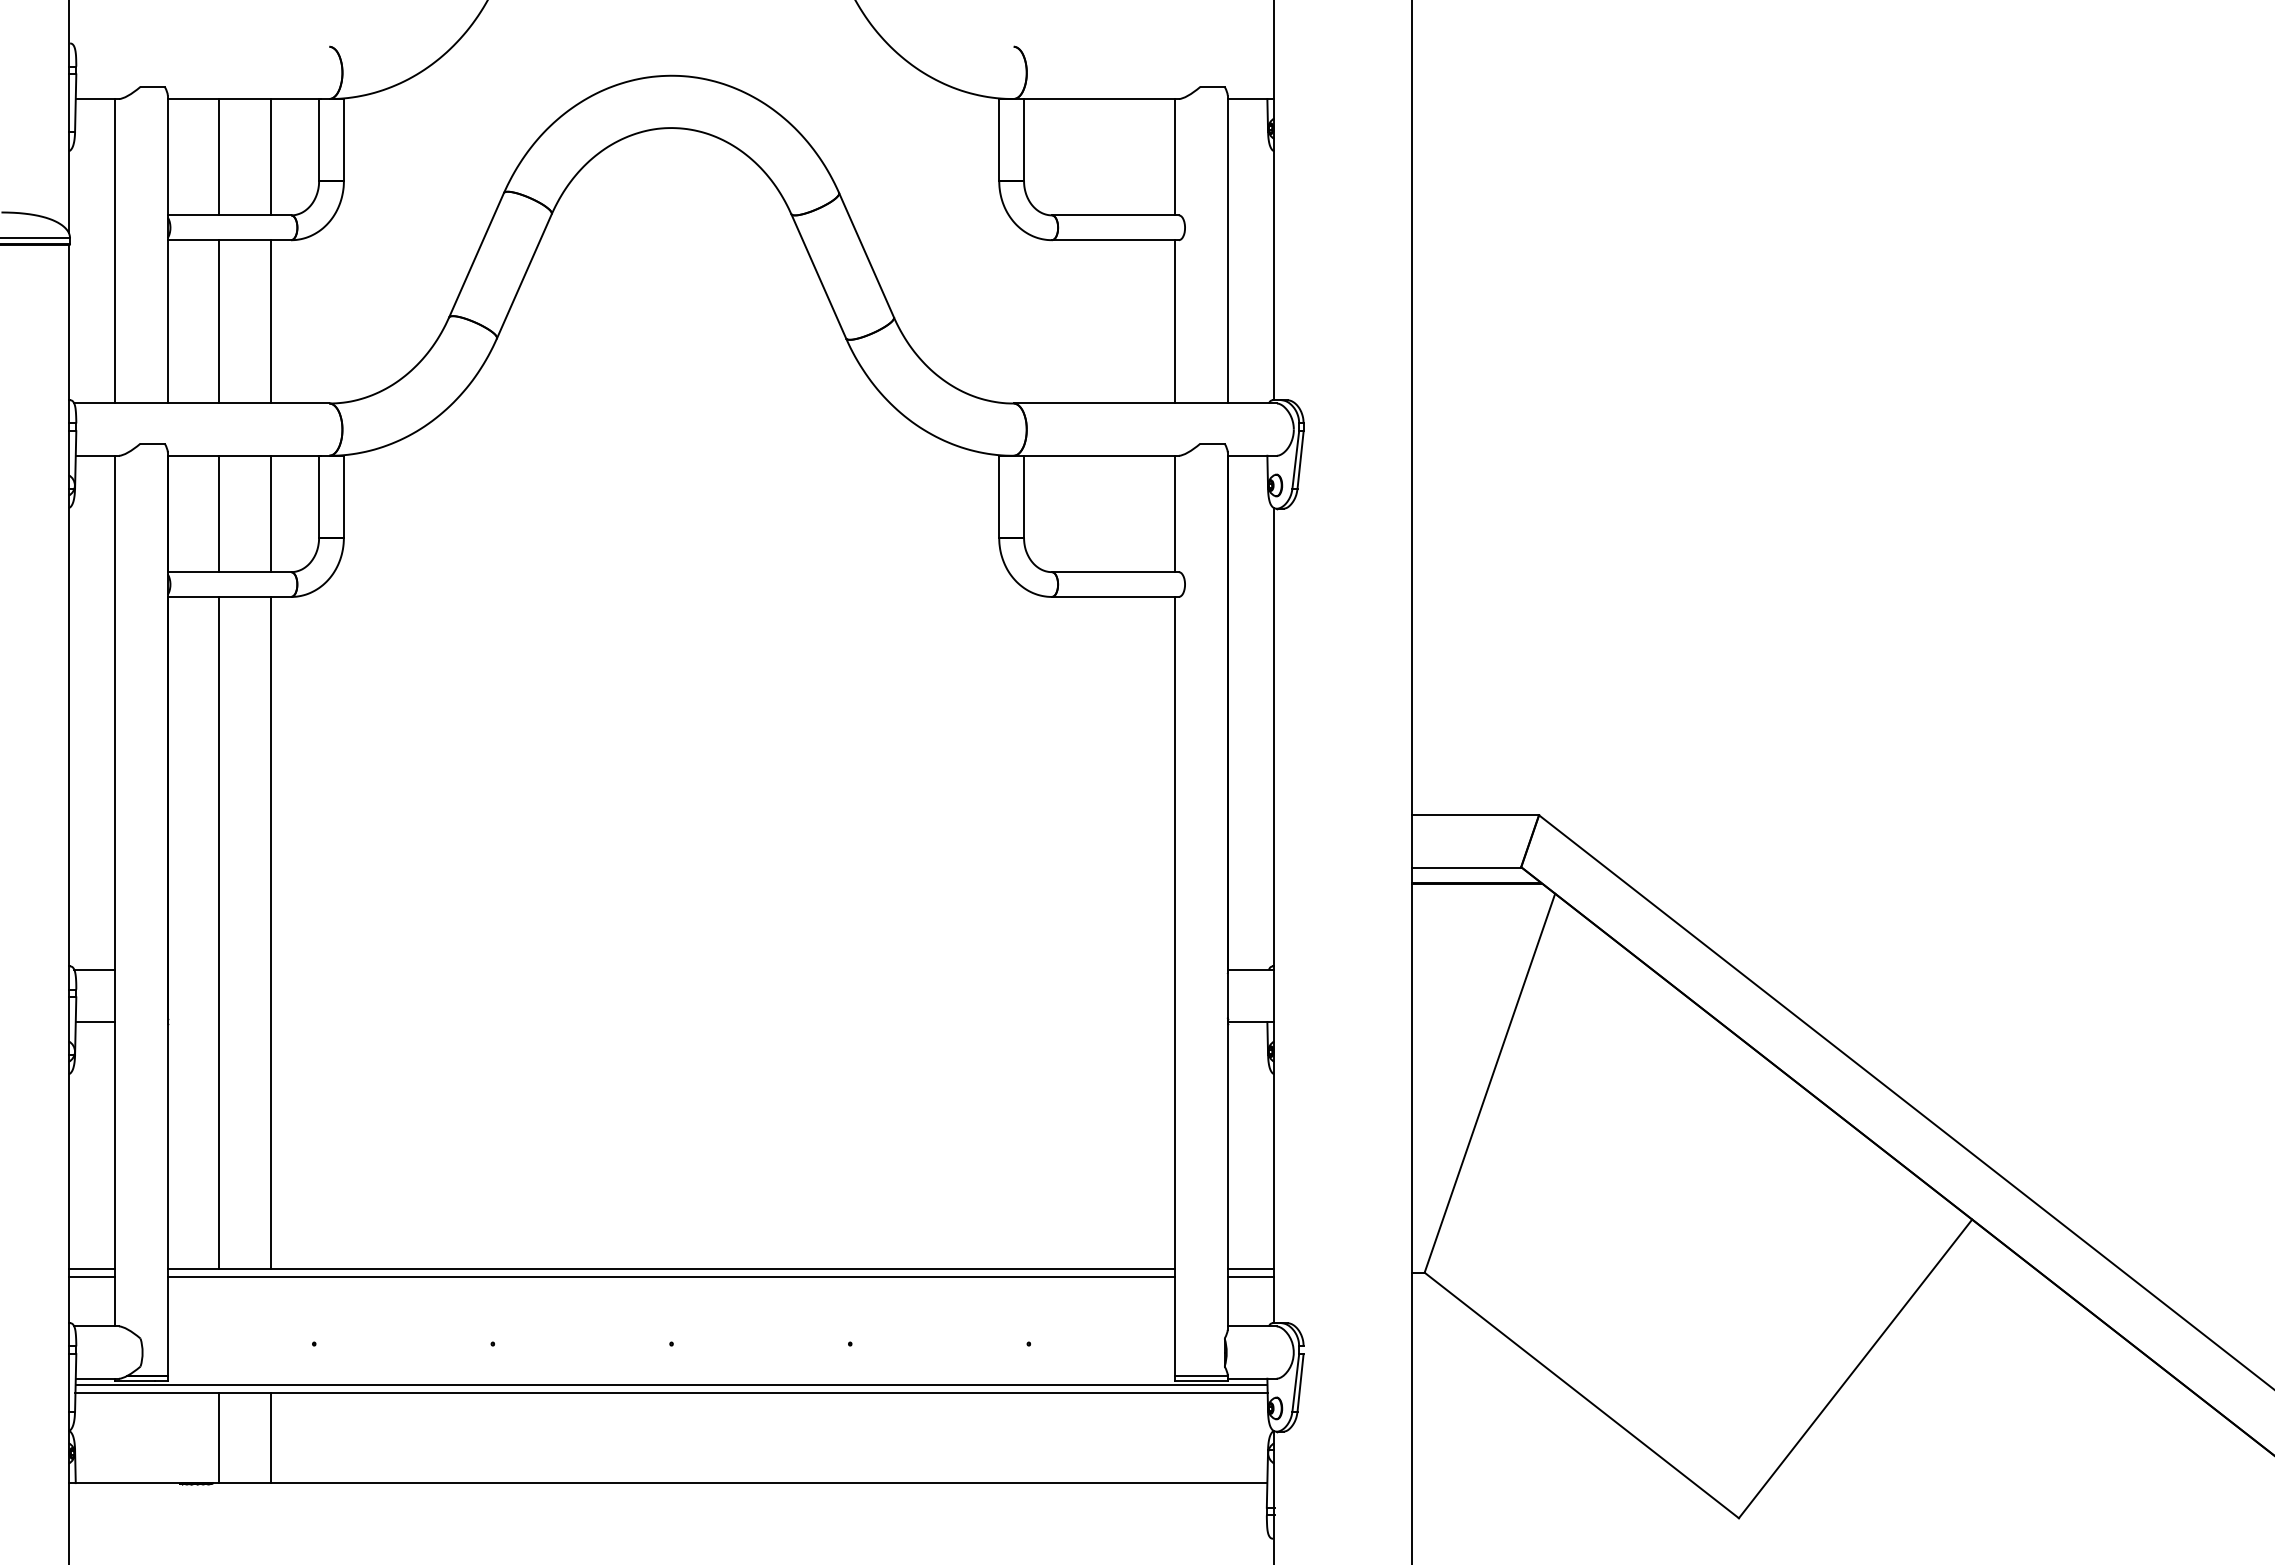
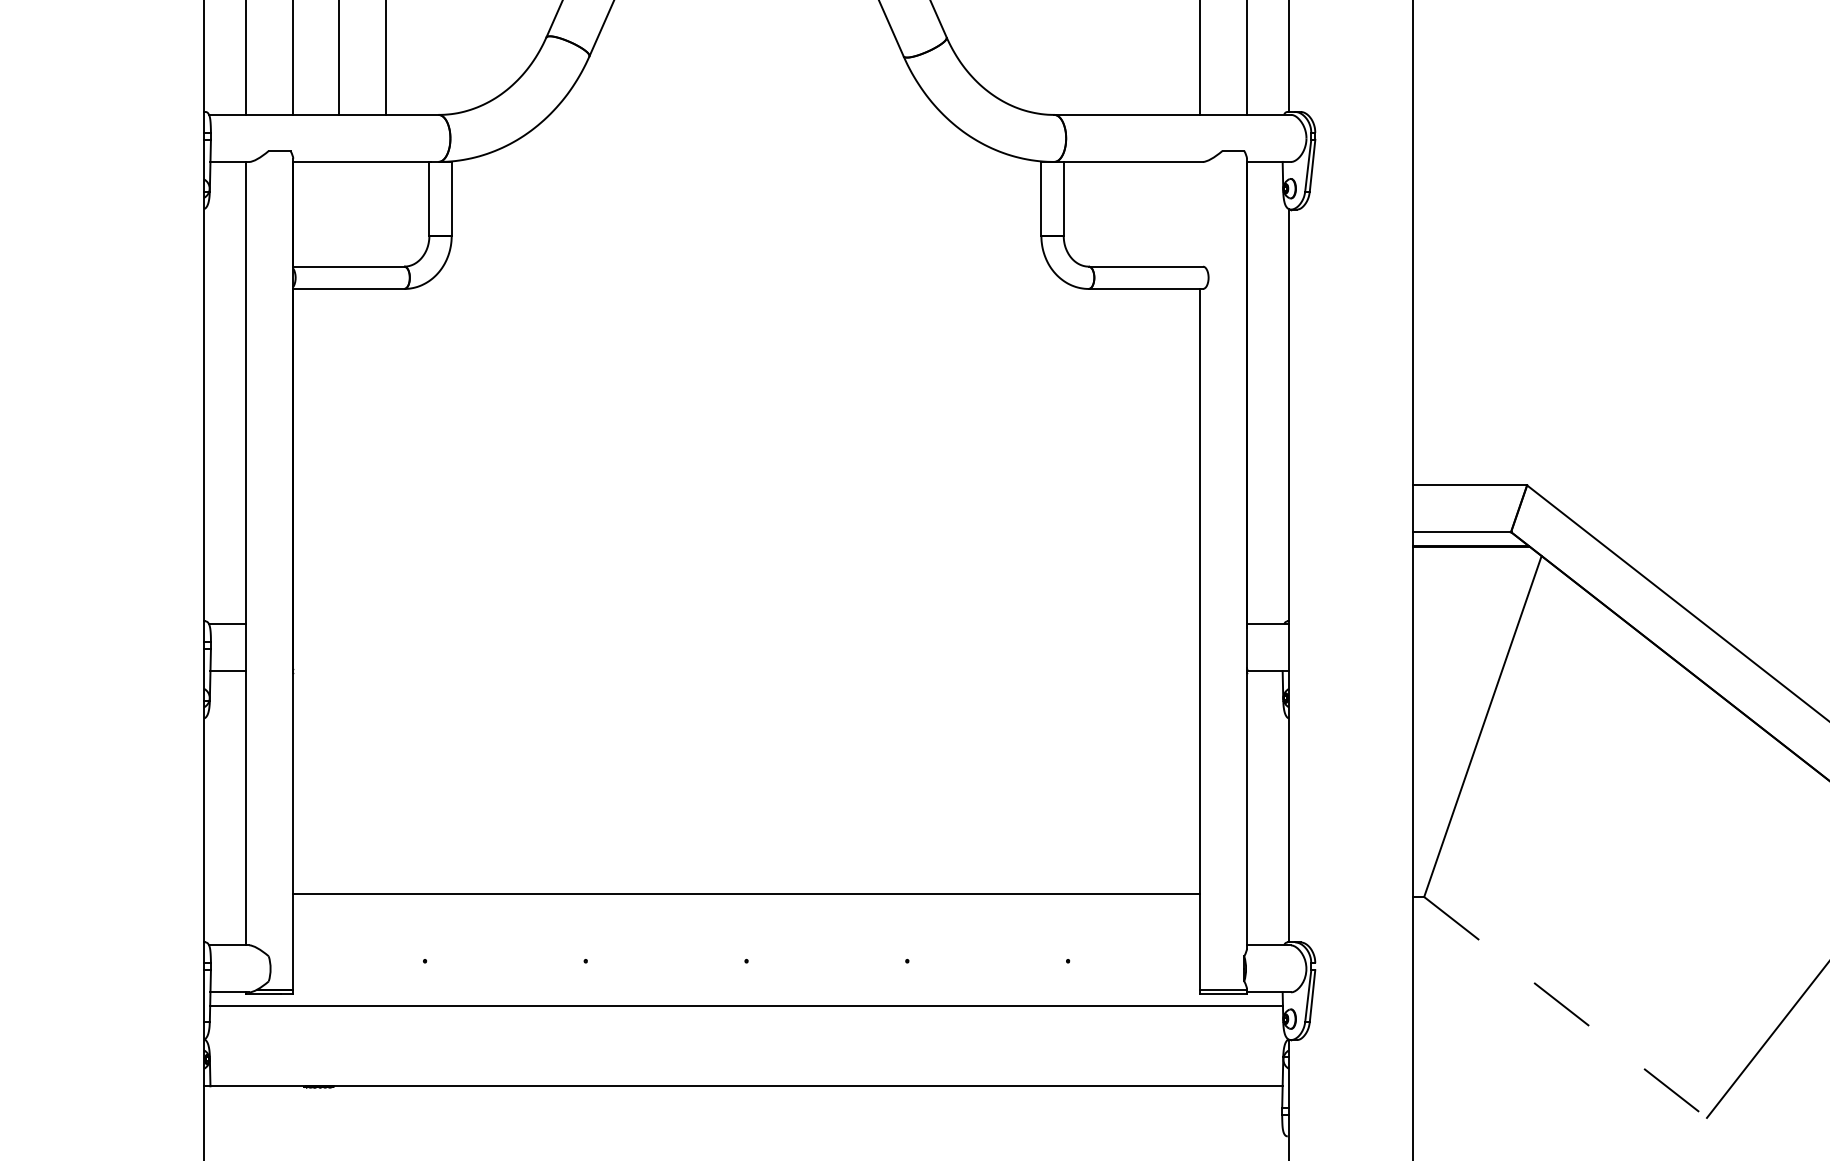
line: (219, 513) -> (339, 213), removed
line: (271, 513) -> (386, 213), removed
line: (1175, 513) -> (1200, 213), removed
line: (219, 932) -> (339, 590), removed
line: (271, 932) -> (386, 590), removed
line: (91, 1268) -> (224, 893), removed
line: (1250, 1268) -> (1267, 893), removed
line: (91, 1277) -> (224, 901), removed
line: (671, 1277) -> (746, 901), removed
line: (1250, 1277) -> (1267, 901), removed
line: (671, 1384) -> (746, 997), removed
line: (1582, 1395) -> (1566, 1007), solid -> dashed
line: (219, 1438) -> (339, 1046), removed
line: (271, 1438) -> (386, 1046), removed

